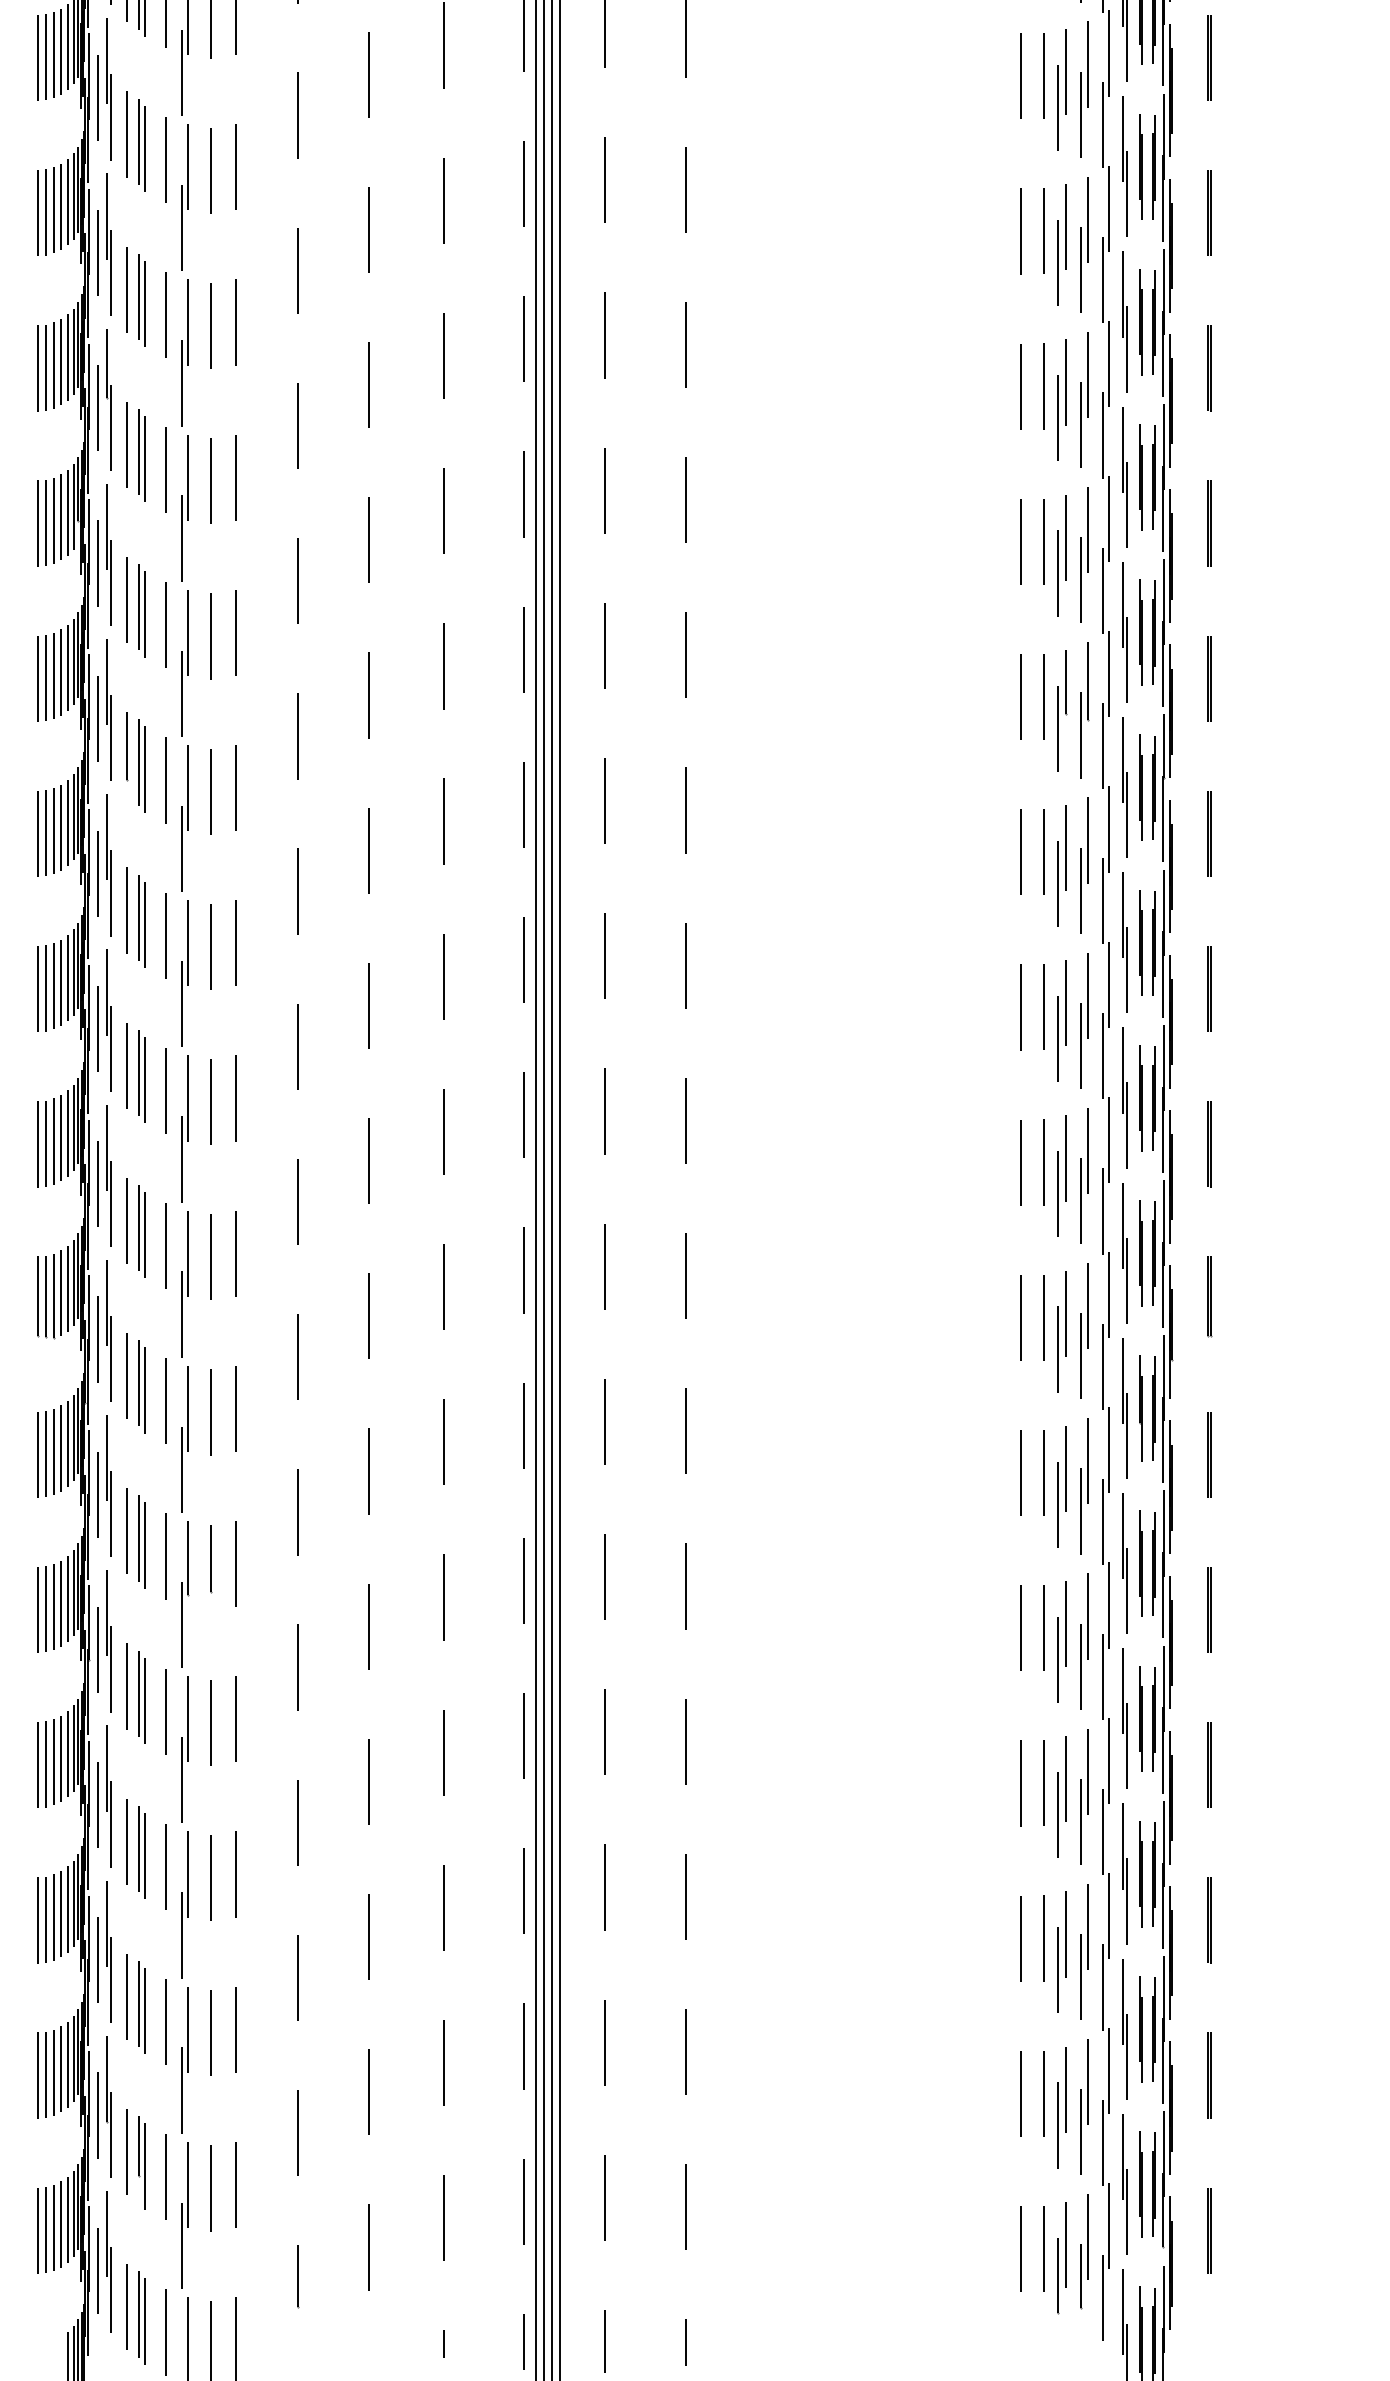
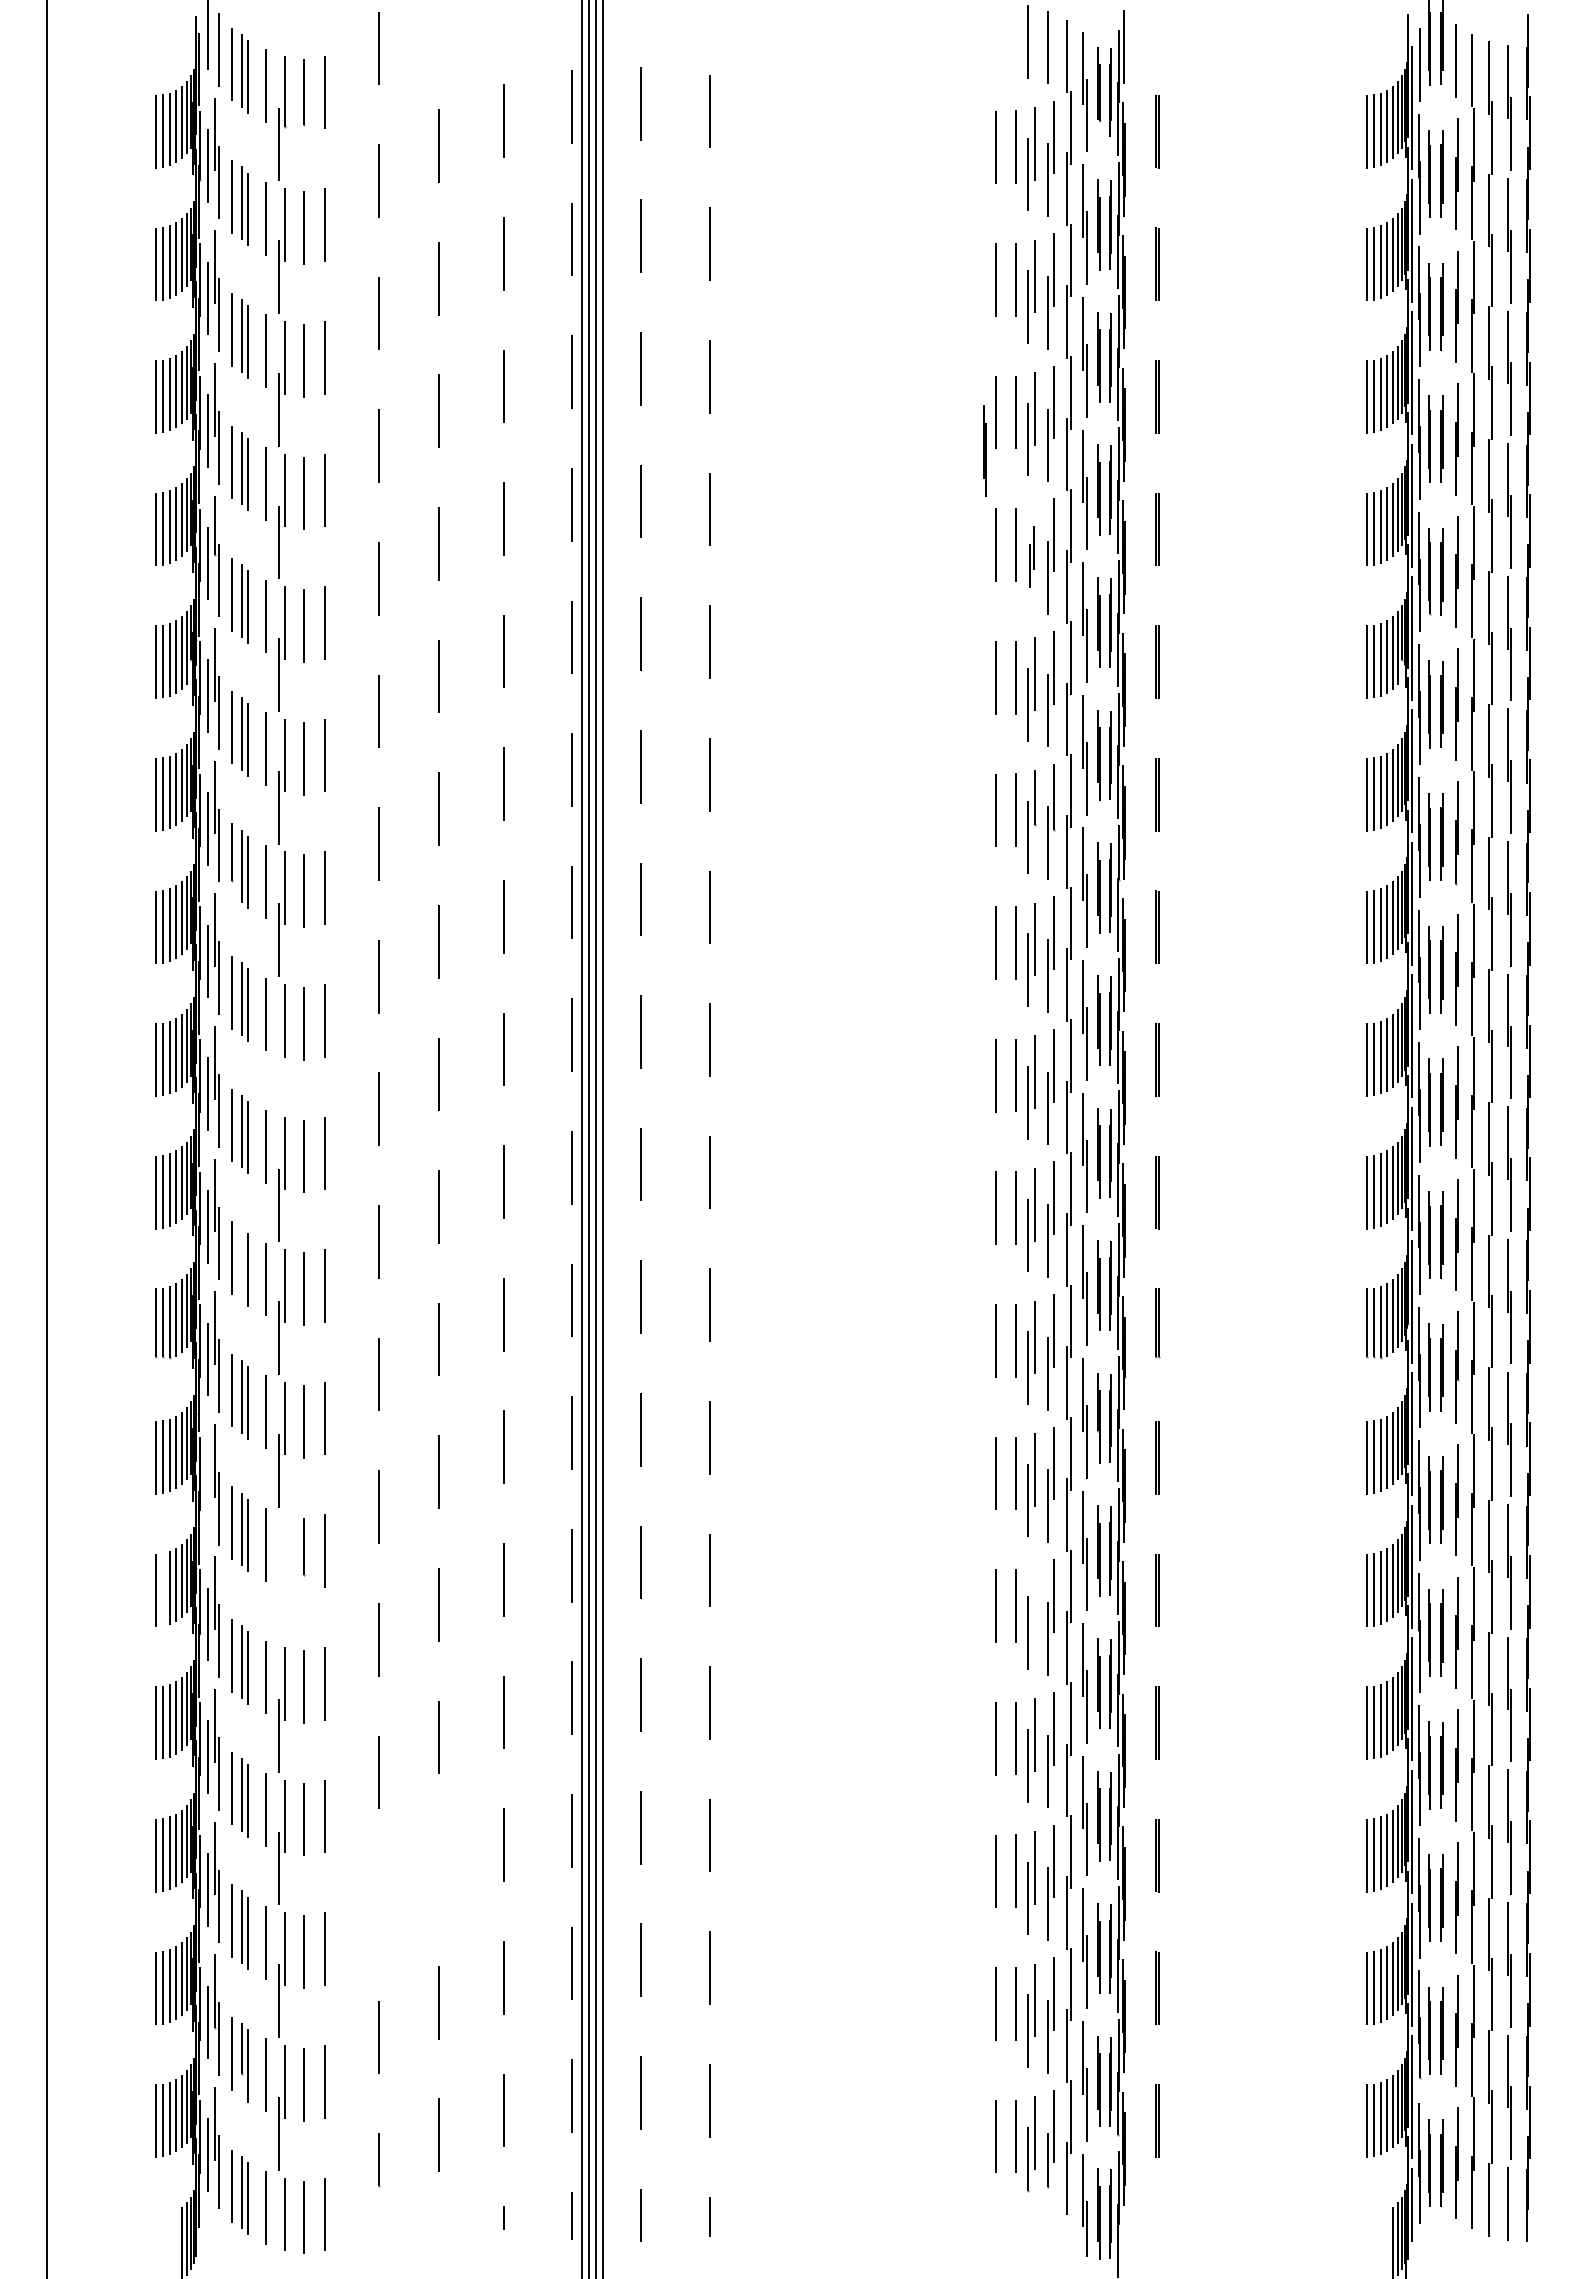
line: (1007, 275) -> (984, 450), added
part: (1062, 399) -> (1031, 556), size x0.6
line: (182, 1003) -> (279, 1072), removed
line: (138, 1228) -> (242, 1264), removed
line: (97, 1494) -> (207, 1491), removed
part: (185, 1593) -> (282, 1576), removed
line: (46, 1608) -> (163, 1589), removed
line: (1066, 1624) -> (1035, 1602), removed
line: (368, 1936) -> (438, 1869), removed
line: (297, 1977) -> (378, 1904), removed

